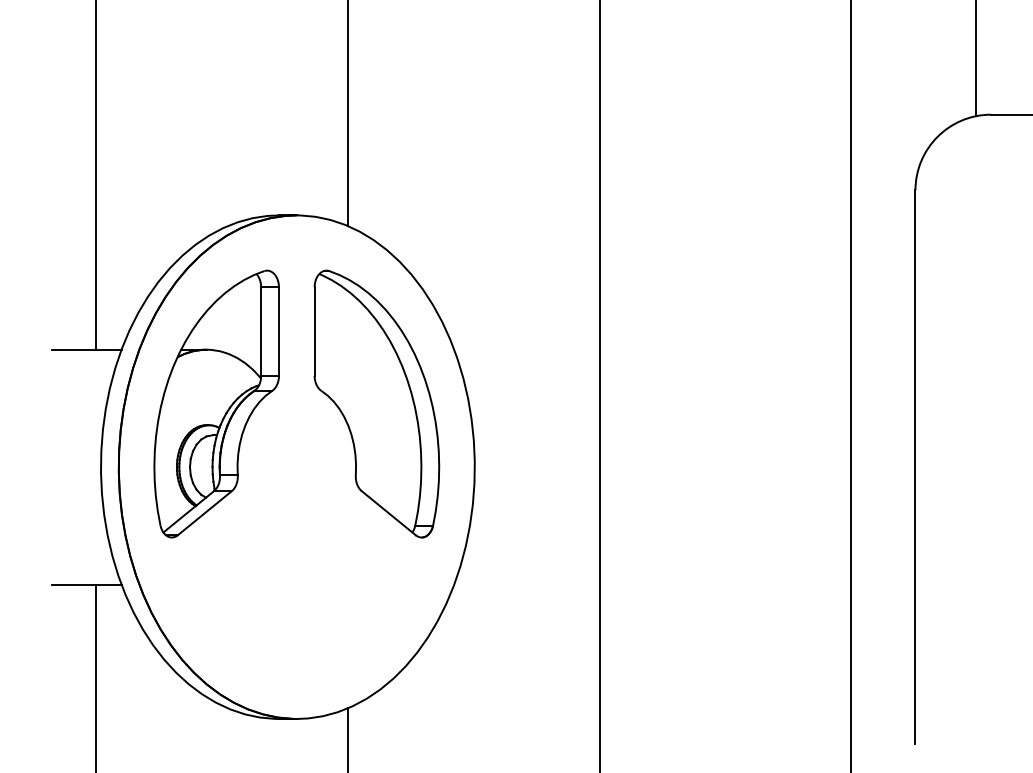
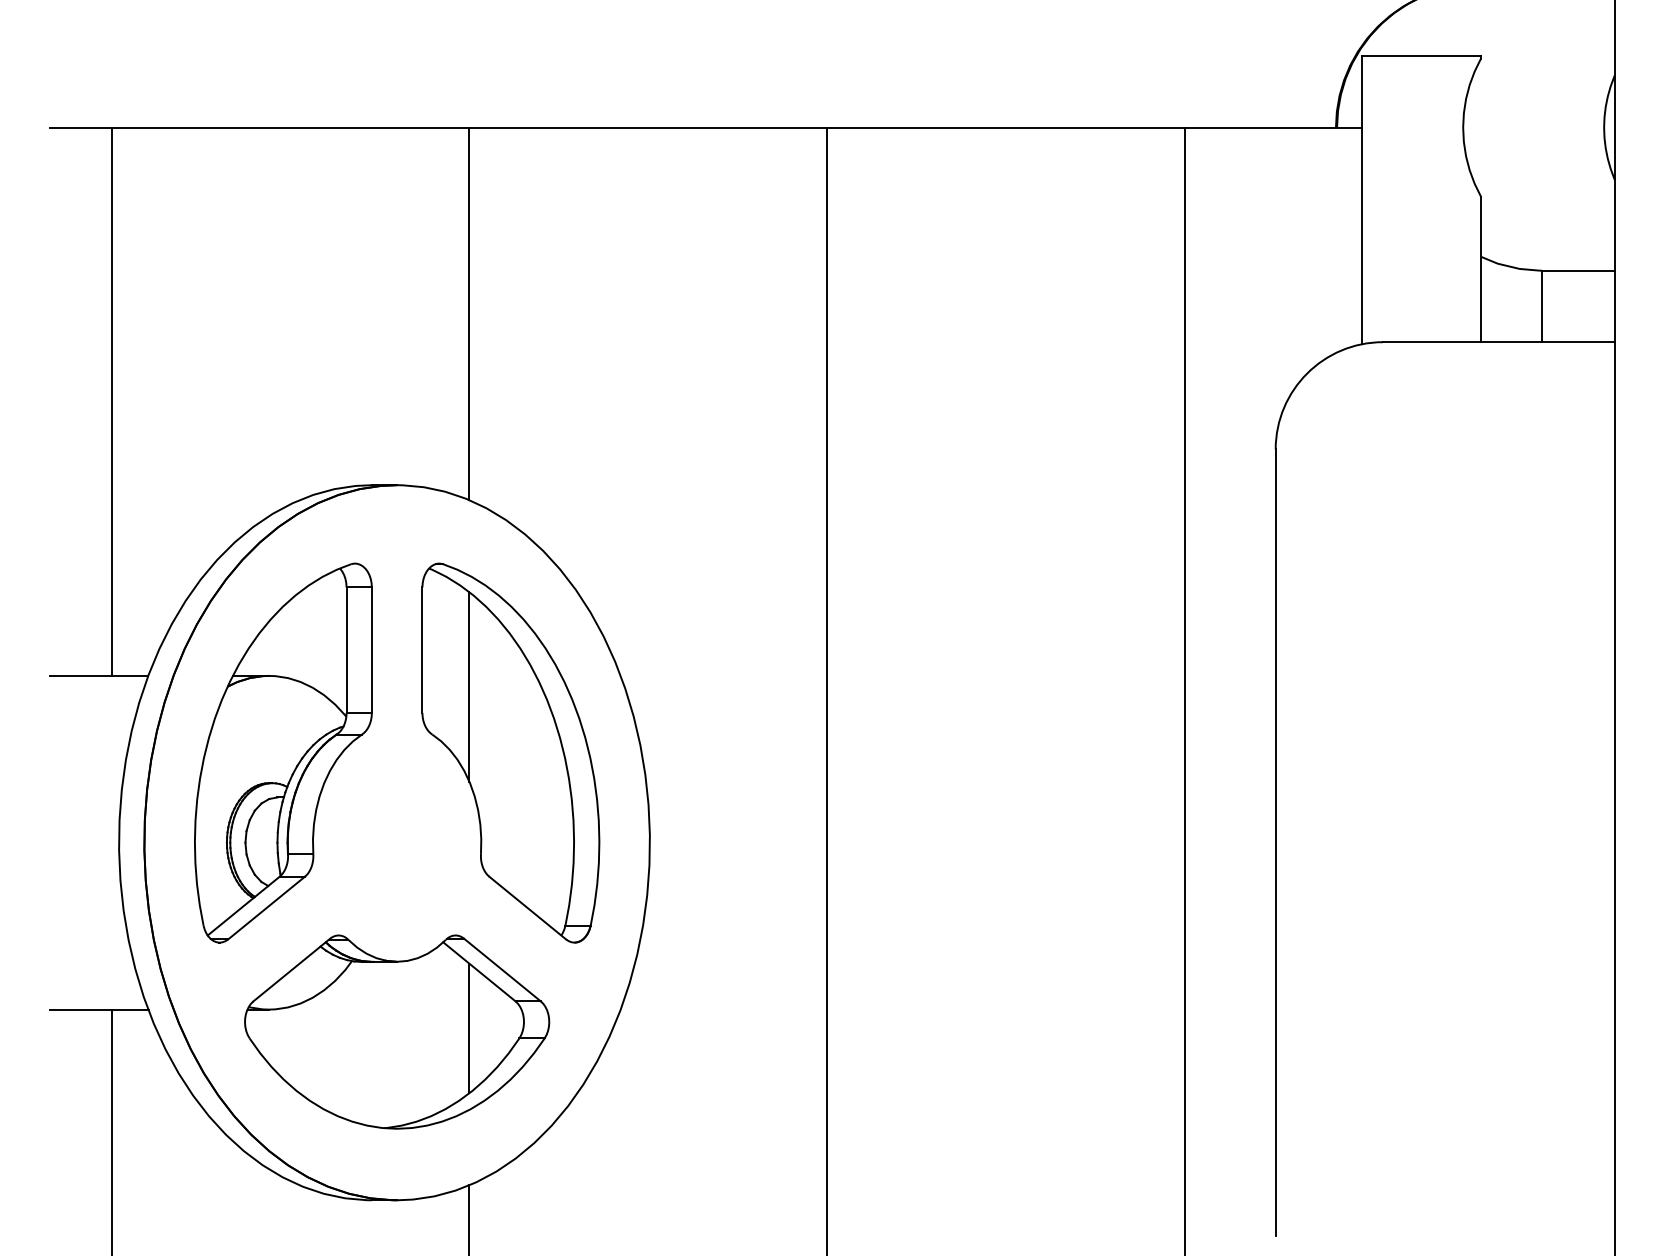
line: (347, 357) -> (469, 686), added
part: (297, 600) -> (397, 1031), added

